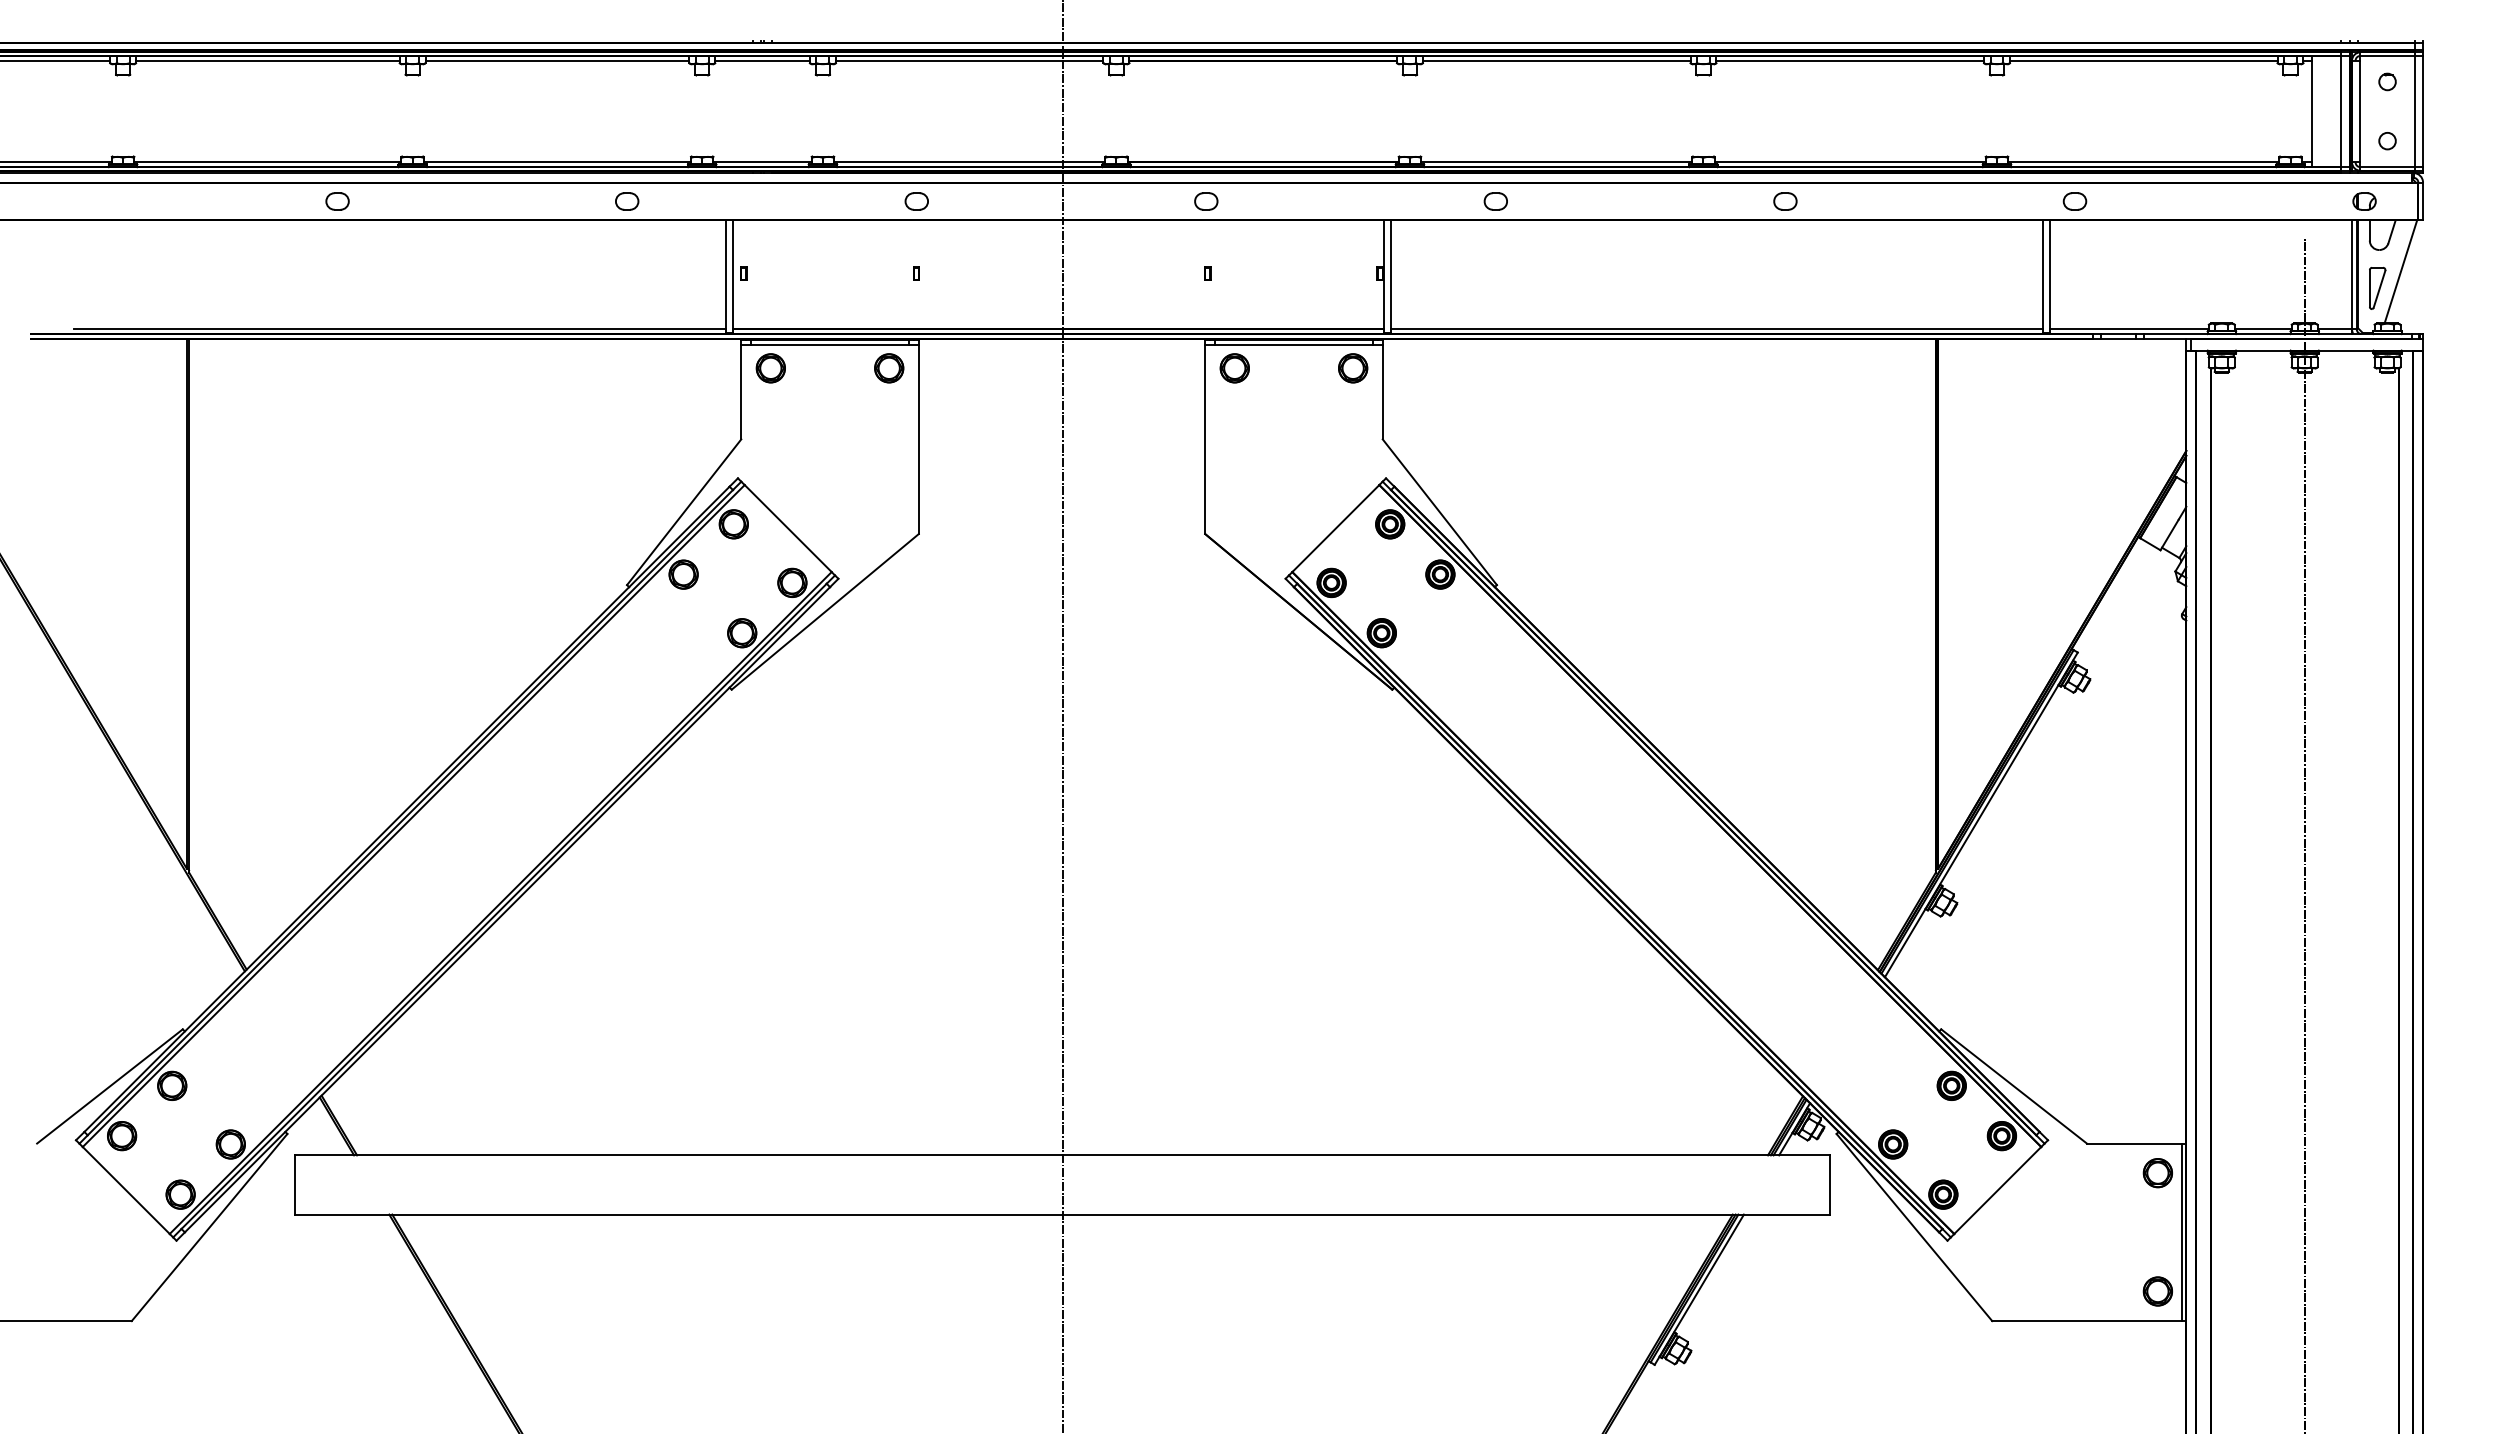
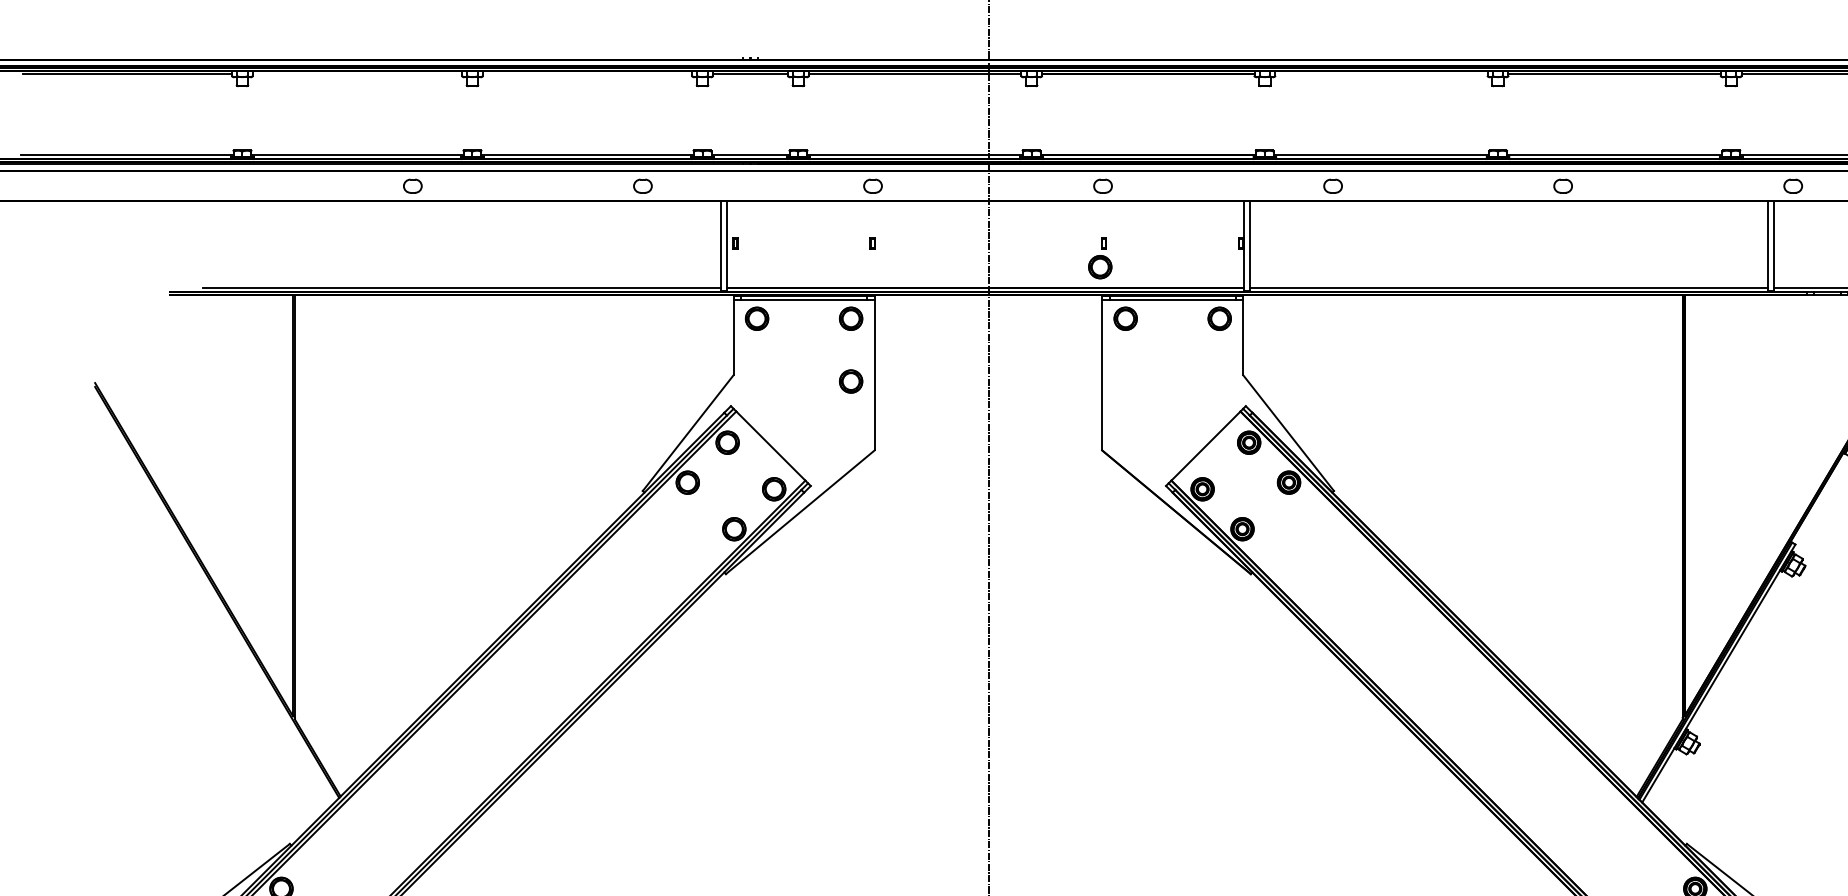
line: (267, 60) -> (357, 74), removed
line: (557, 60) -> (587, 74), removed
line: (1556, 60) -> (1381, 74), removed
part: (1202, 303) -> (1100, 267), added
part: (889, 447) -> (851, 381), added

